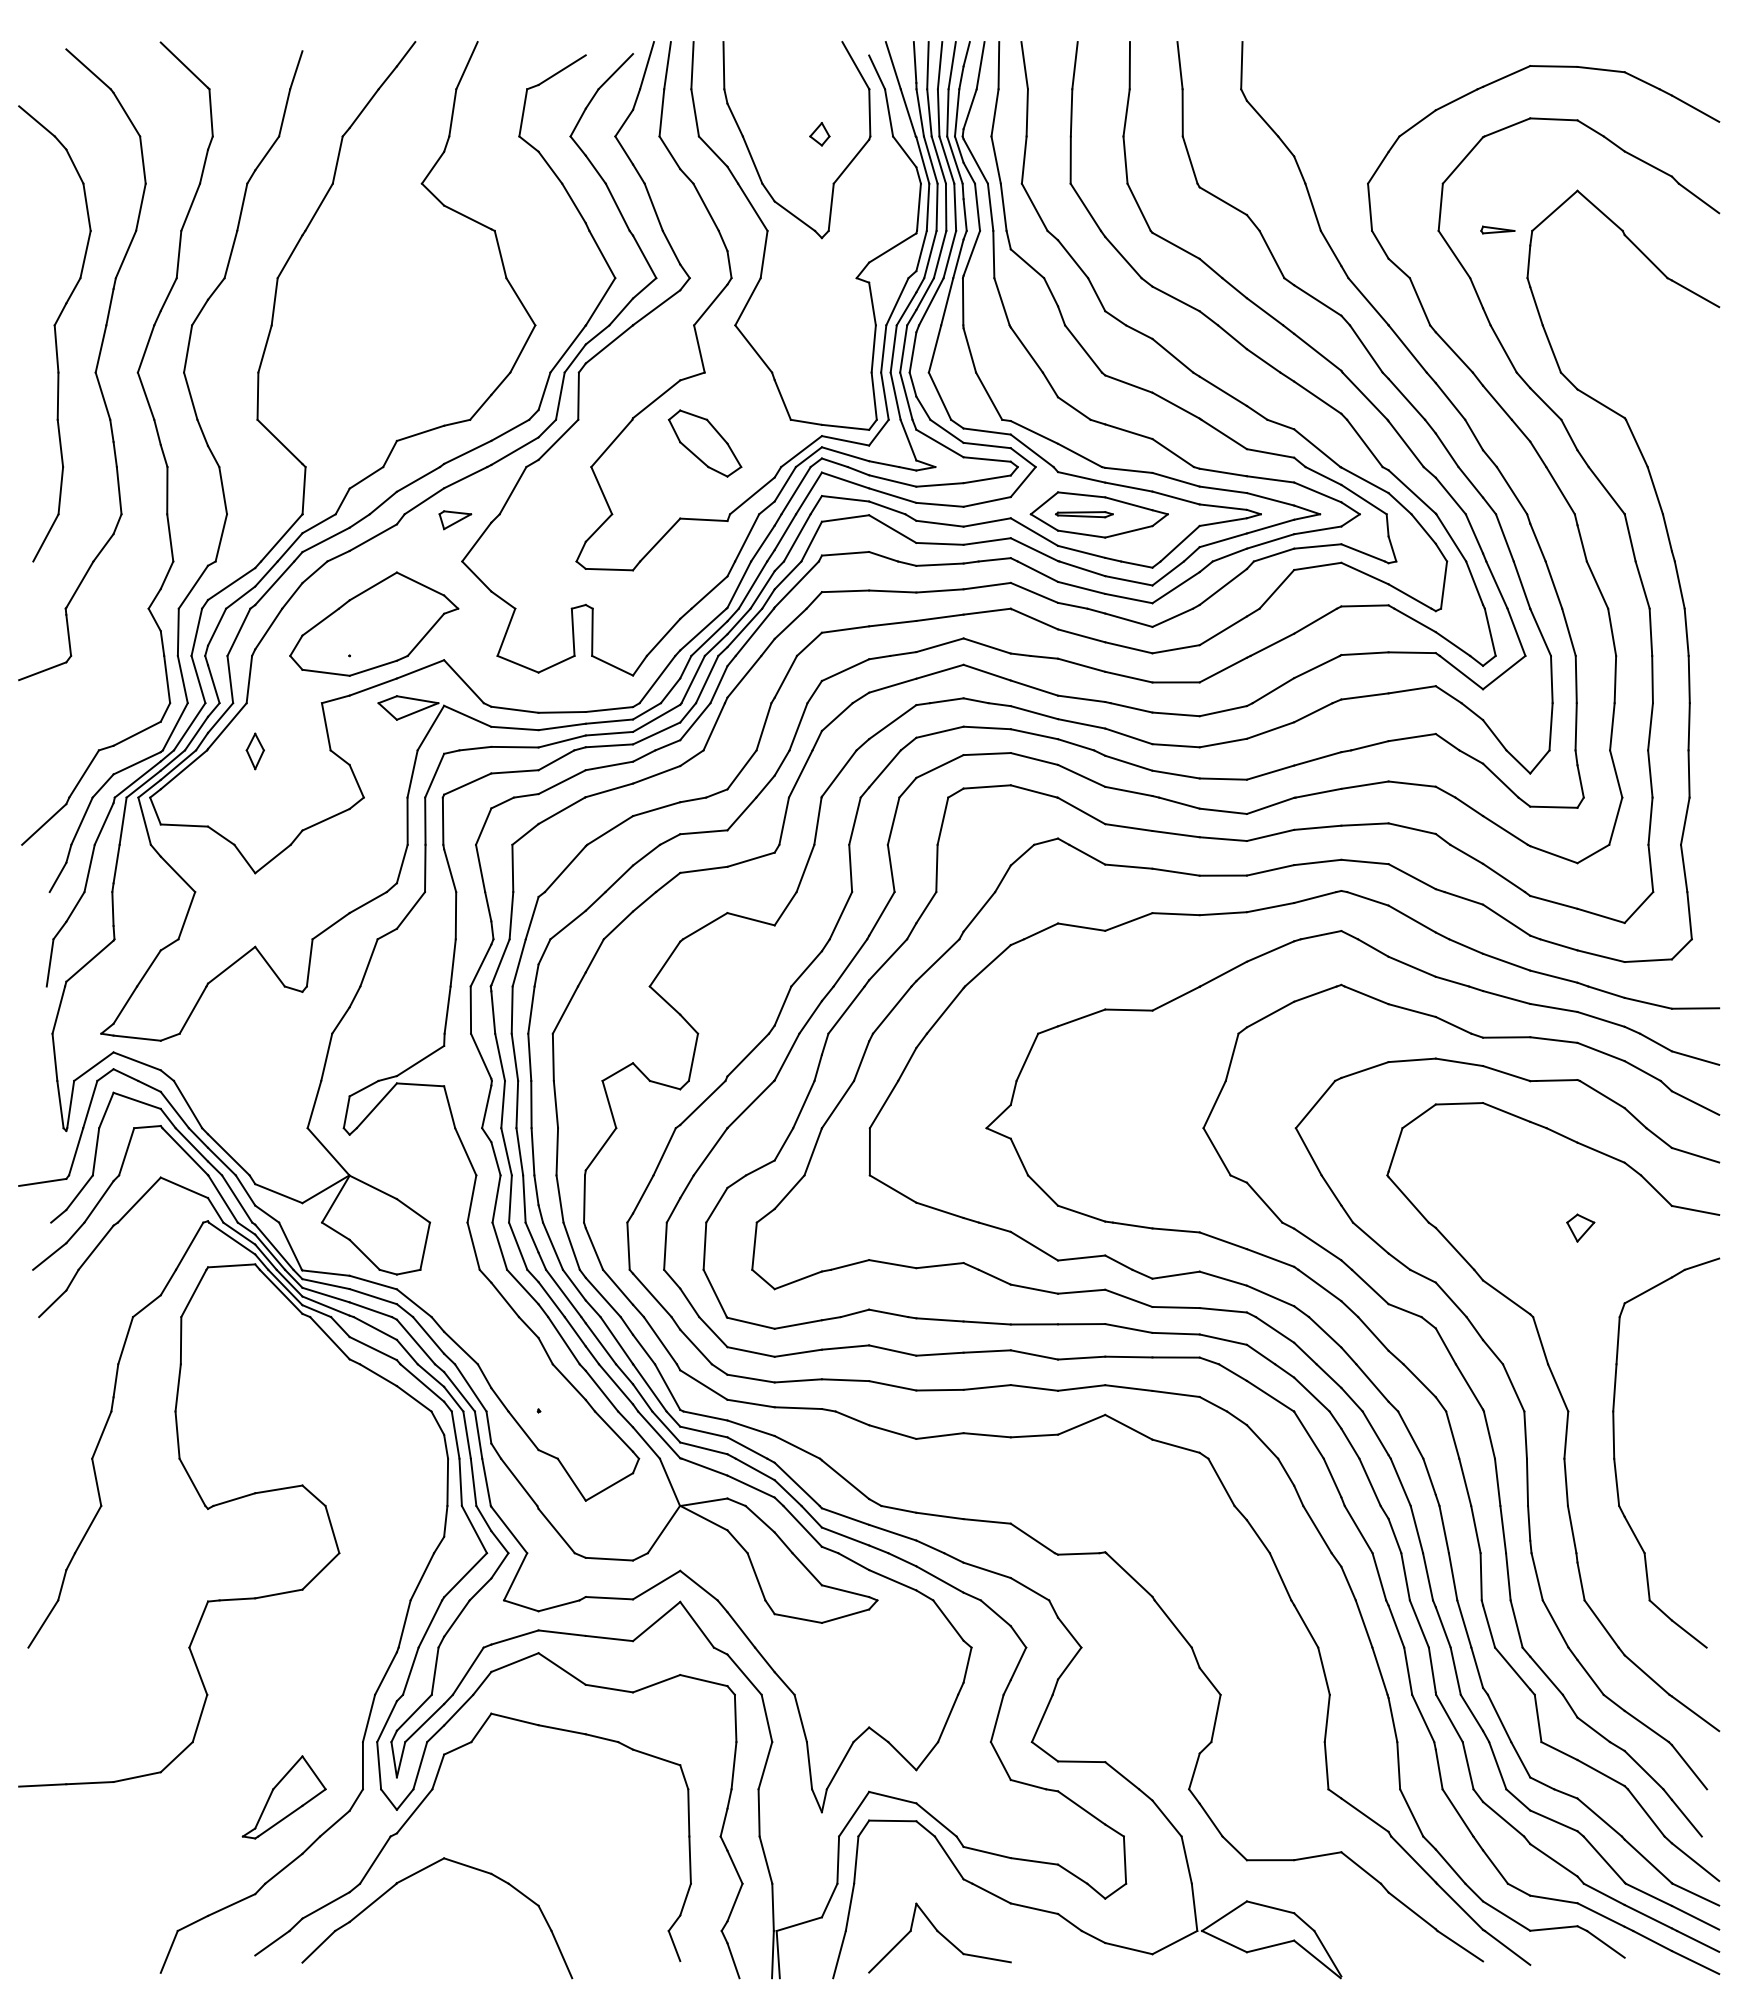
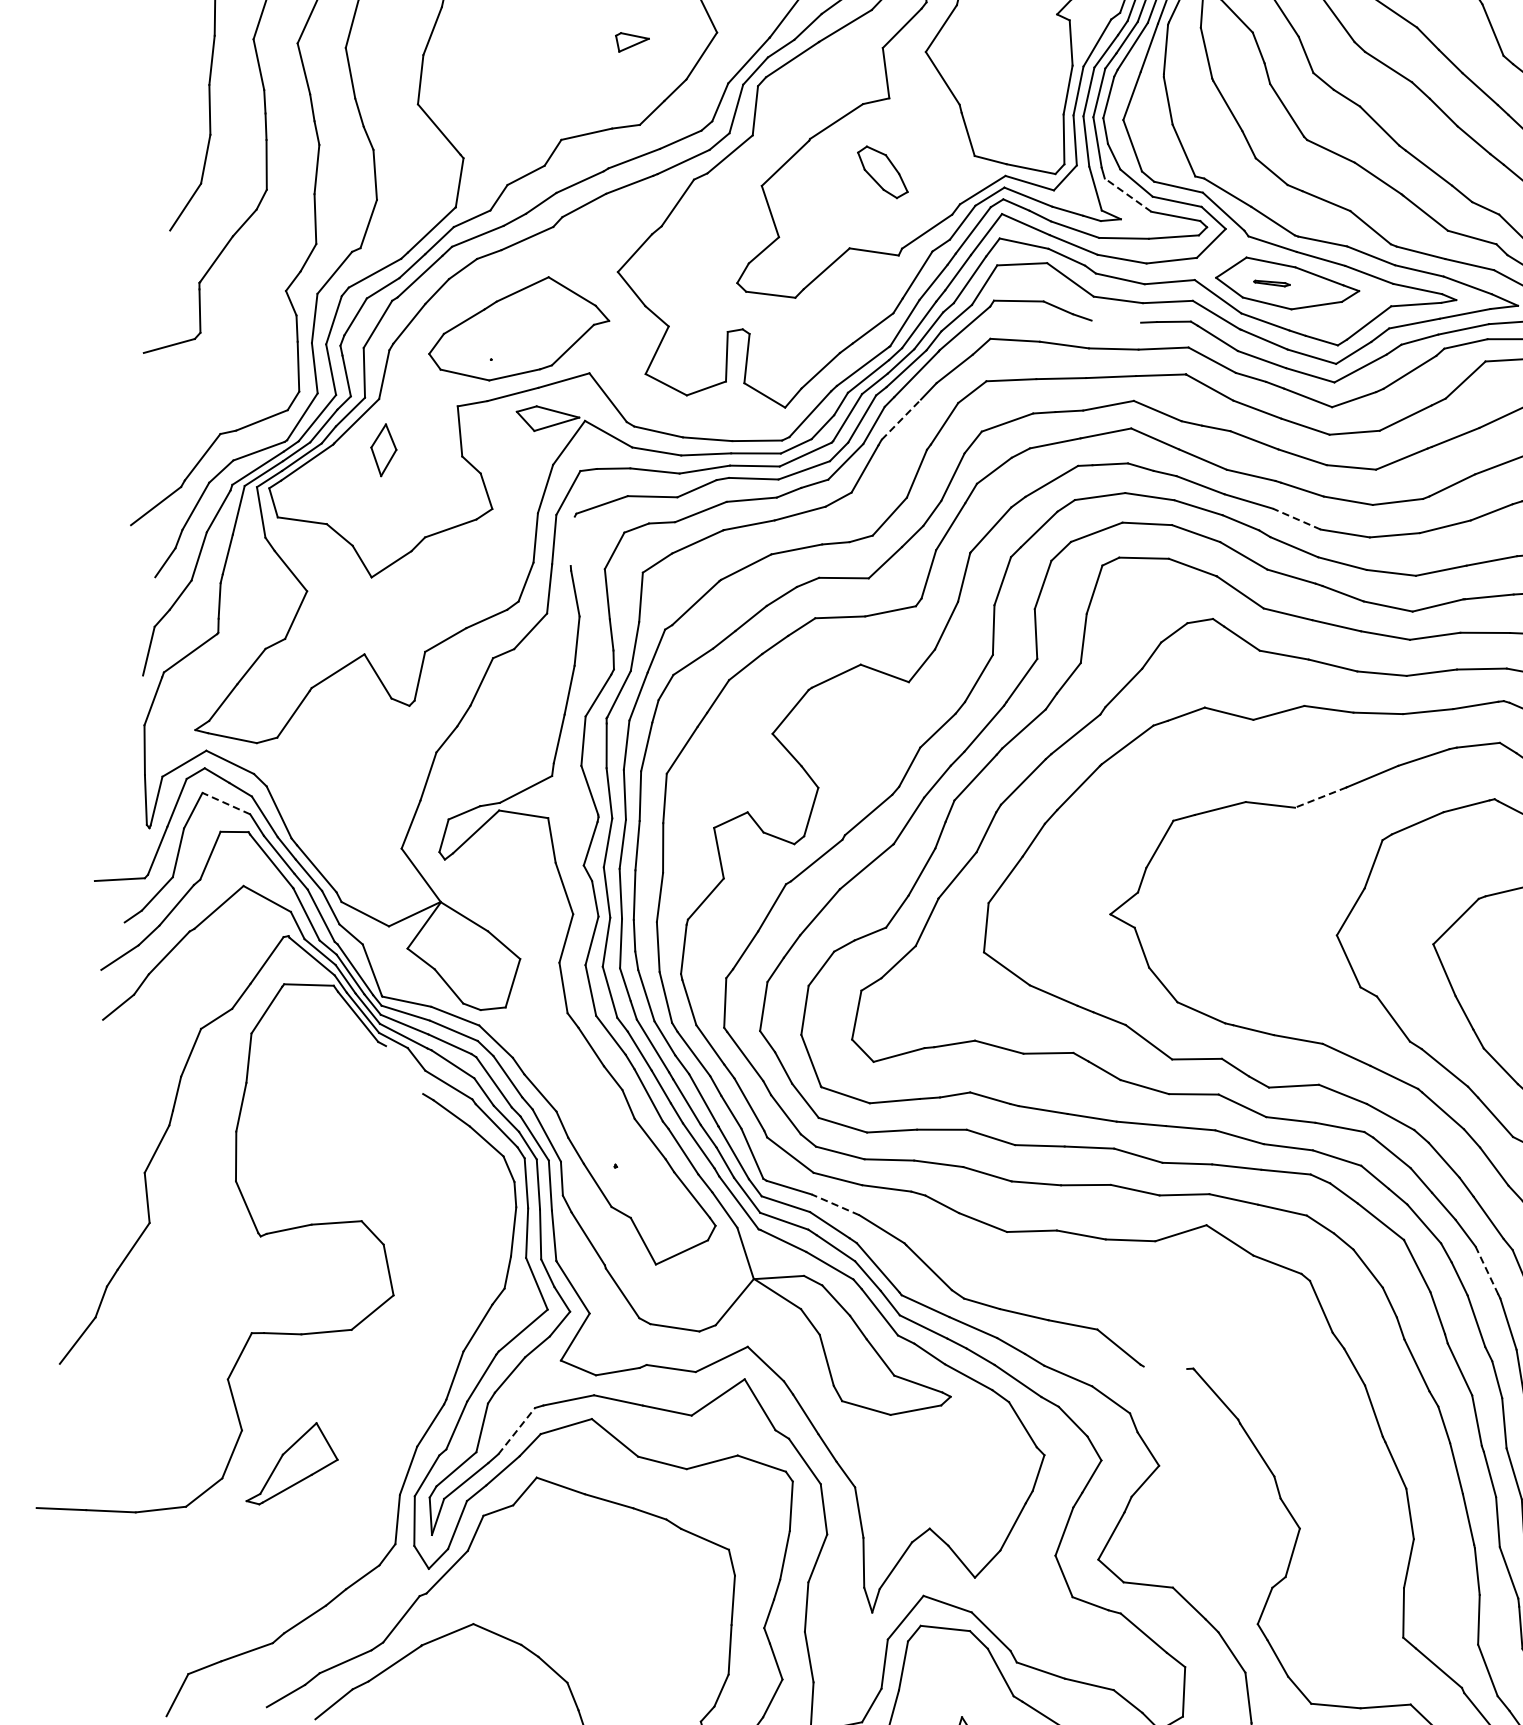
part: (704, 443) -> (882, 172), size x0.7
line: (939, 443) -> (1127, 195), solid -> dashed
part: (1084, 514) -> (1272, 283), size x0.6
part: (455, 520) -> (632, 43), moved
line: (939, 564) -> (1115, 321), removed
line: (744, 676) -> (901, 419), solid -> dashed
line: (1128, 736) -> (1296, 519), solid -> dashed
part: (254, 751) -> (382, 450), size x1.4
line: (442, 820) -> (572, 540), removed
line: (1175, 998) -> (1320, 797), solid -> dashed
line: (137, 1100) -> (226, 803), solid -> dashed
line: (329, 1338) -> (404, 1070), removed
line: (751, 1428) -> (835, 1205), solid -> dashed
line: (1375, 1432) -> (1486, 1269), solid -> dashed
line: (1078, 1553) -> (1165, 1367), removed
line: (468, 1670) -> (517, 1430), solid -> dashed
part: (283, 1797) -> (292, 1464), moved

